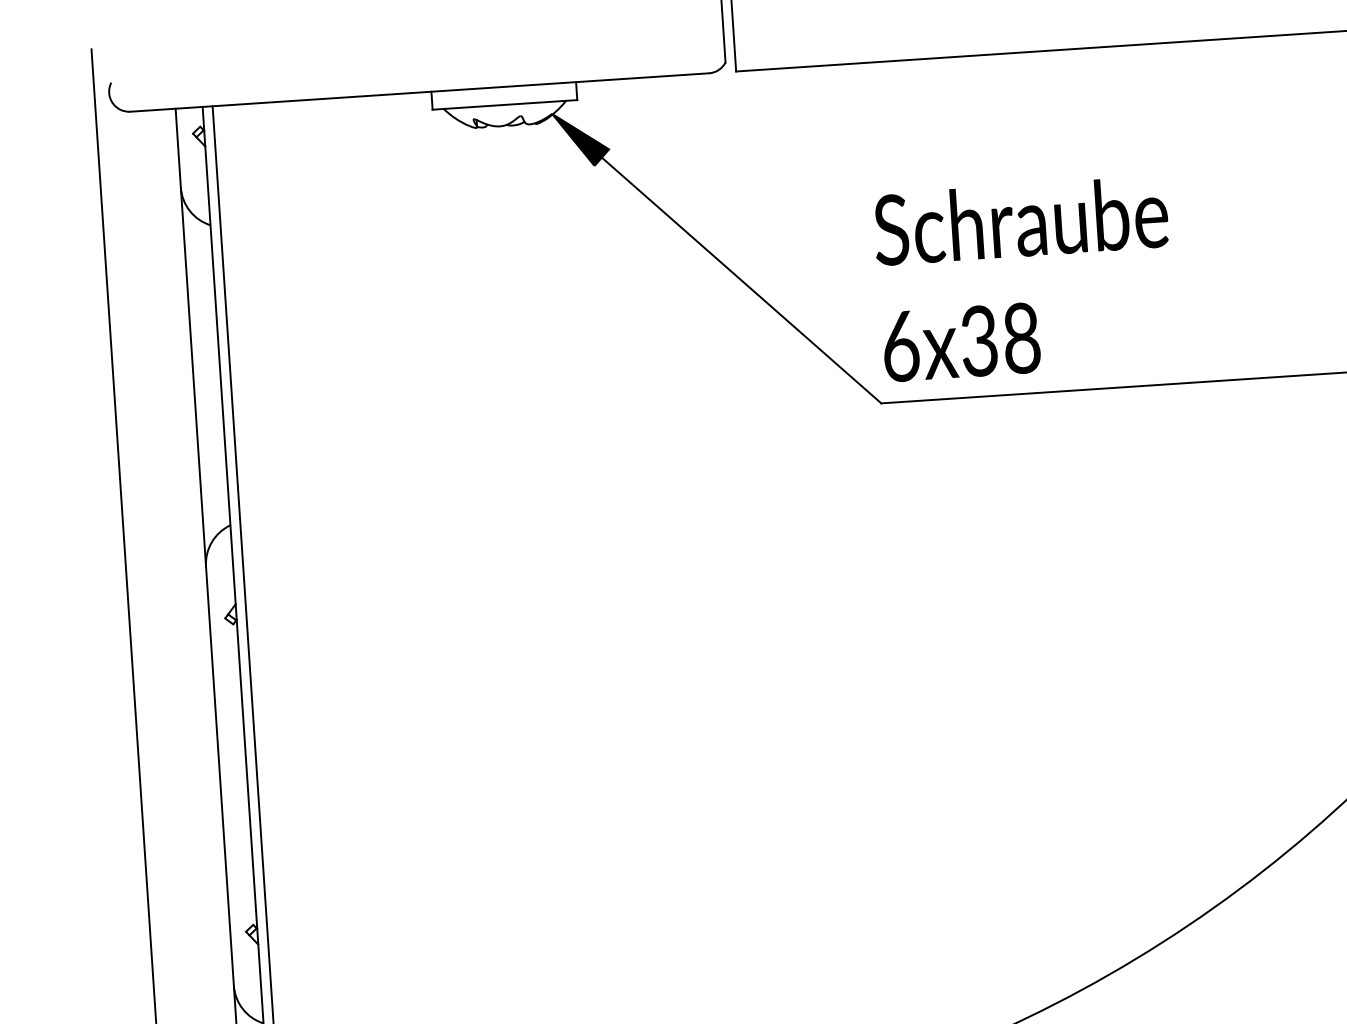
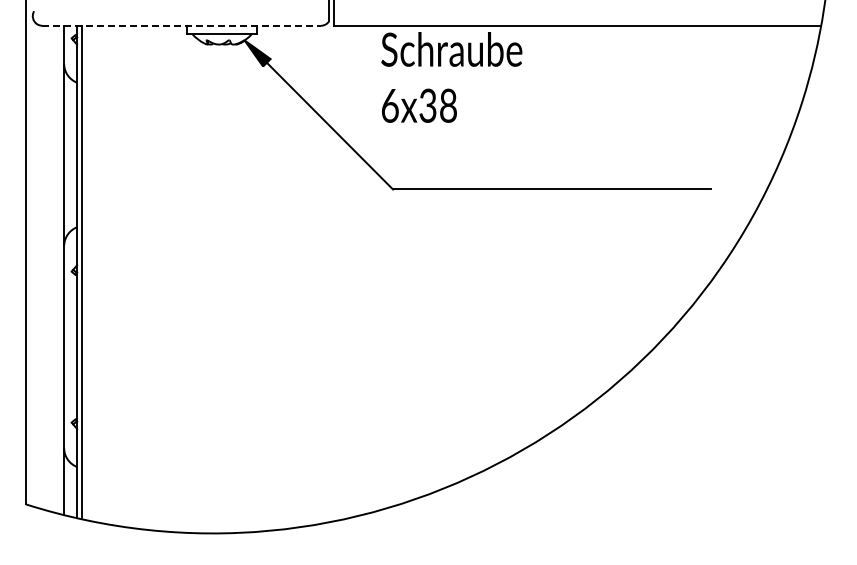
line: (421, 91) -> (182, 25), solid -> dashed
text: (1024, 279) -> (451, 77), moved

